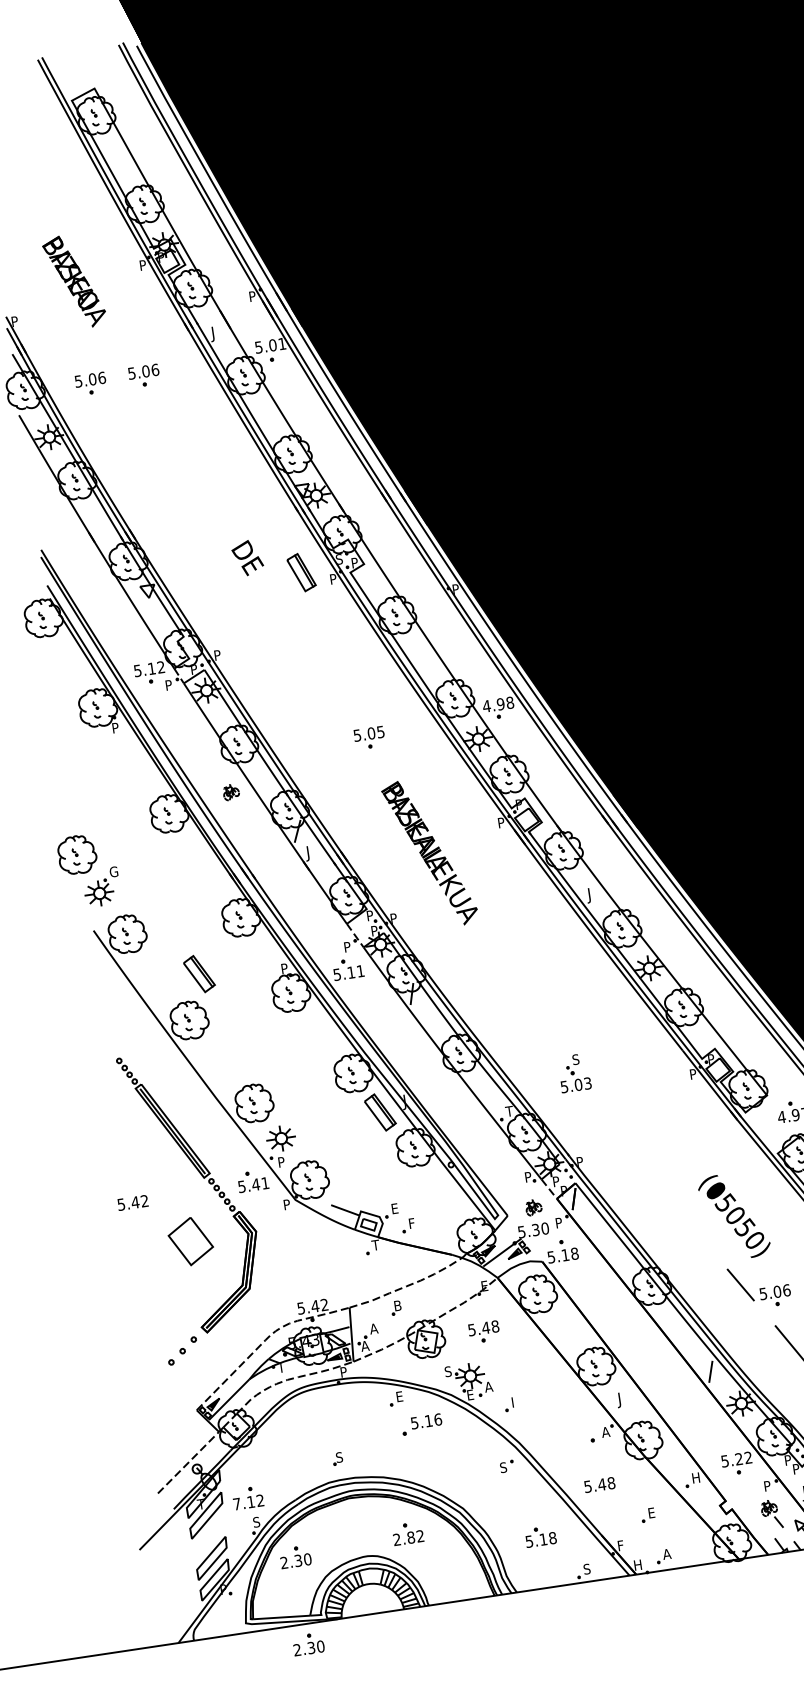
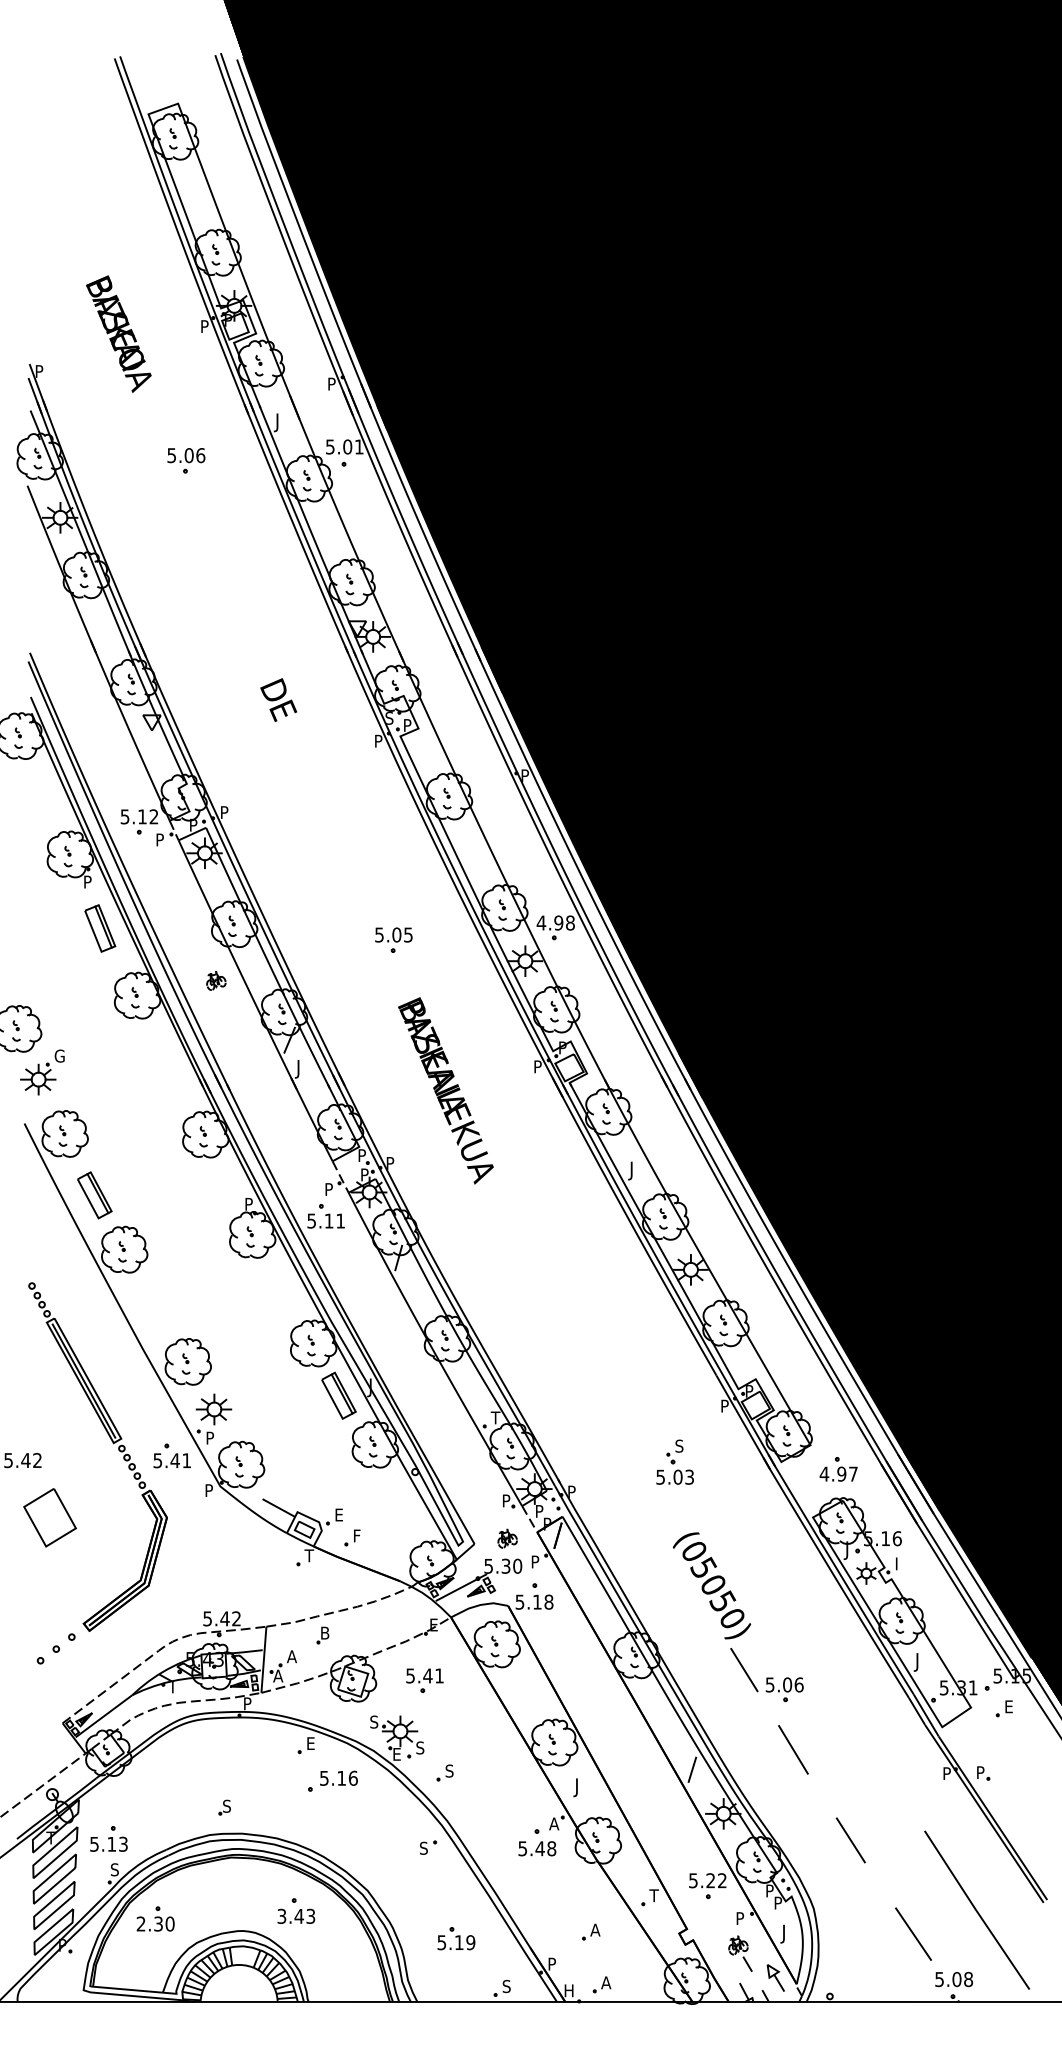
part: (91, 383) -> (120, 460), removed
part: (301, 572) -> (100, 928), moved
part: (199, 974) -> (94, 1195), moved
part: (573, 1072) -> (674, 1461), moved
text: (733, 1216) -> (711, 1585), moved
part: (190, 1241) -> (49, 1517), moved
text: (495, 1326) -> (439, 1675), 5.48 -> 5.41
text: (488, 1386) -> (420, 1747), A -> S
text: (514, 1401) -> (449, 1770), I -> S
text: (695, 1477) -> (654, 1895), H -> T
text: (599, 1484) -> (537, 1848), moved
text: (248, 1502) -> (108, 1844), 7.12 -> 5.13
text: (651, 1512) -> (595, 1929), E -> A
part: (208, 1536) -> (54, 1878), added
text: (408, 1537) -> (296, 1915), 2.82 -> 3.43
text: (552, 1538) -> (470, 1942), 5.18 -> 5.19
text: (621, 1543) -> (552, 1961), F -> P
part: (308, 1643) -> (155, 2026), removed

